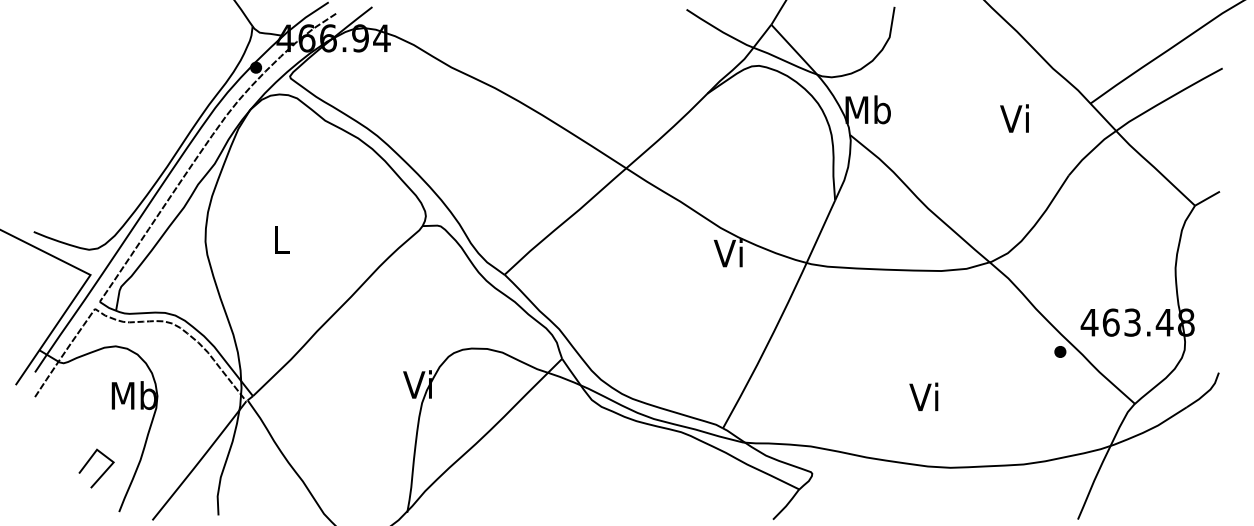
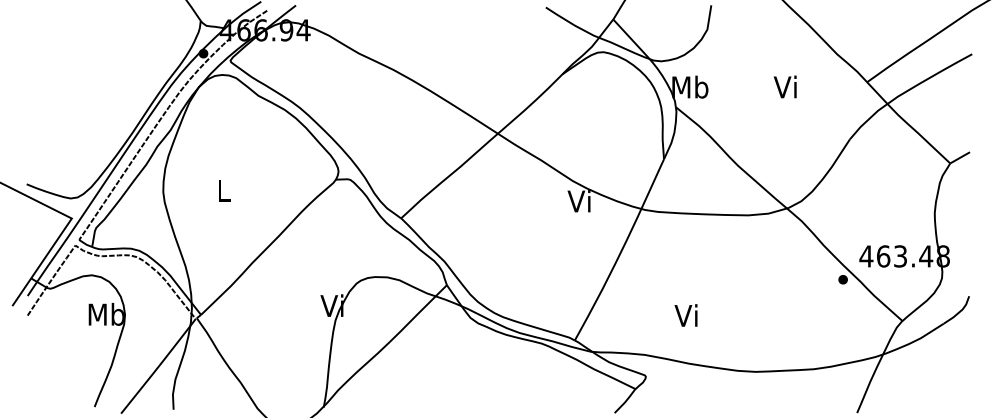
text: (1014, 118) -> (785, 86), moved
text: (923, 396) -> (685, 315), moved
line: (102, 473) -> (81, 376), removed

